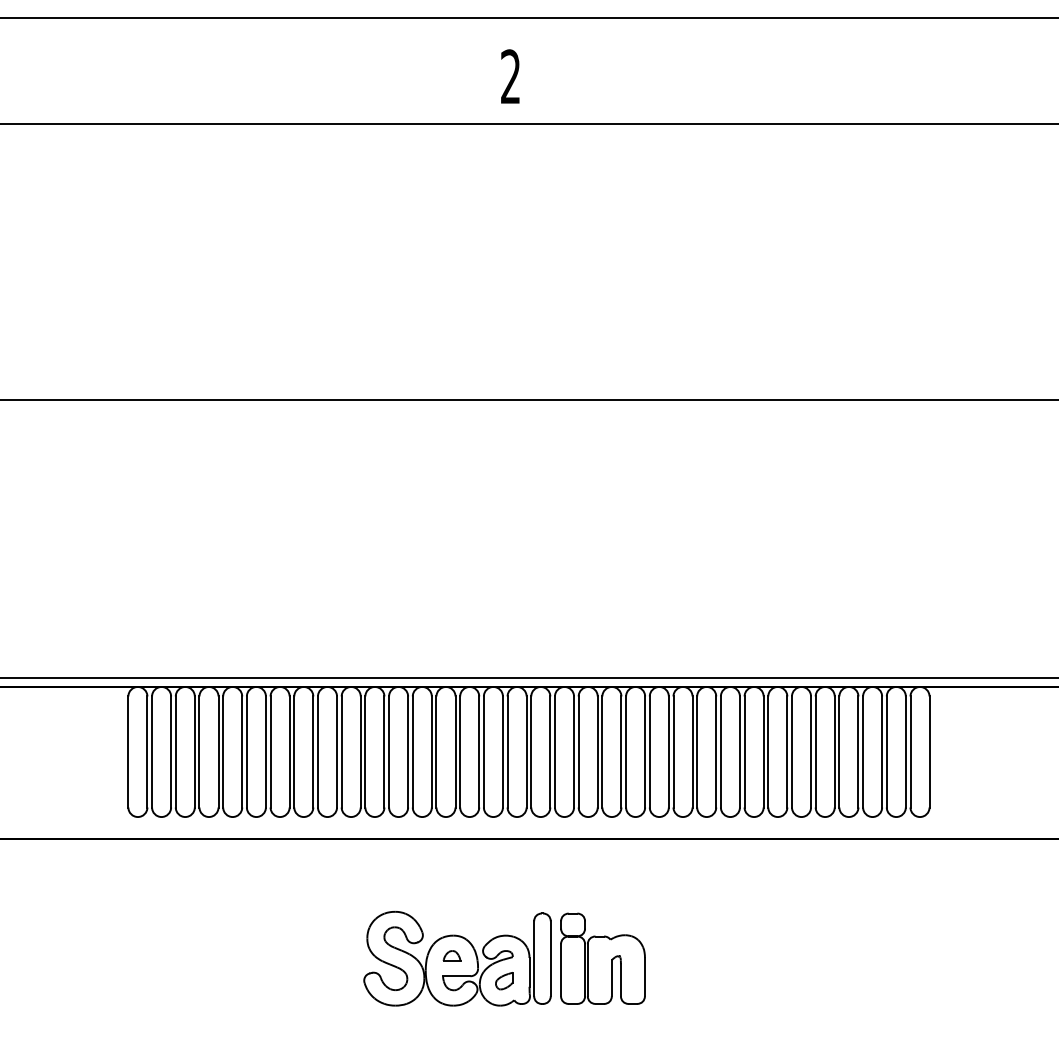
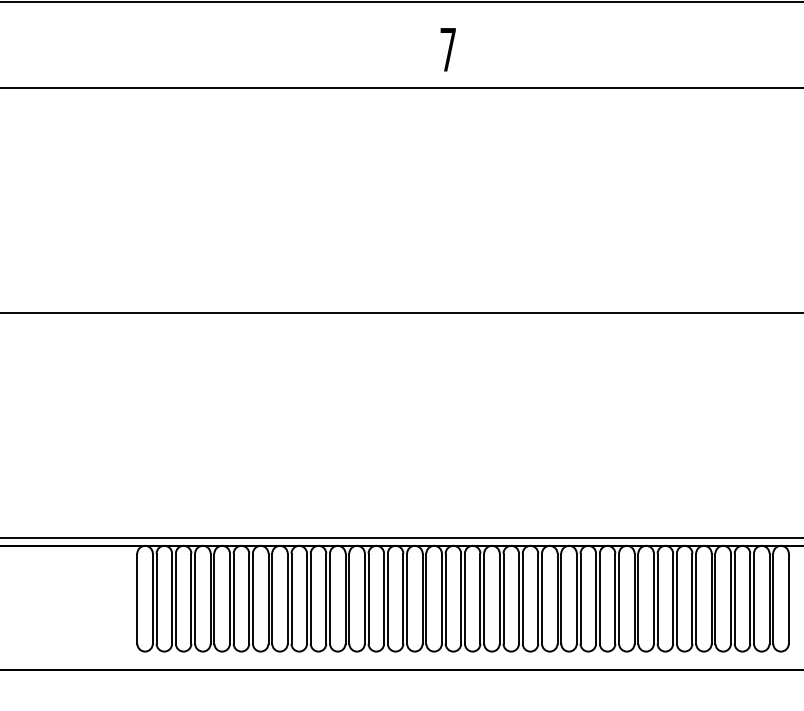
text: (510, 76) -> (448, 49), 2 -> 7

